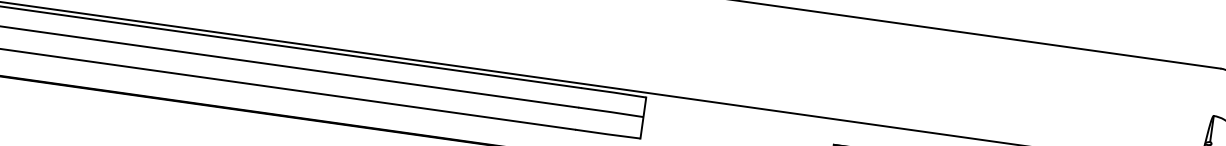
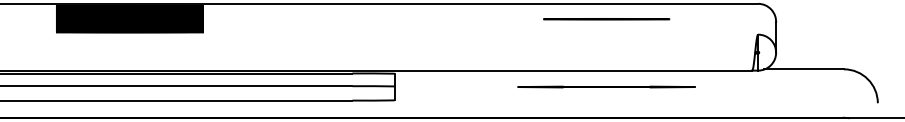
line: (983, 59) -> (606, 19), added

